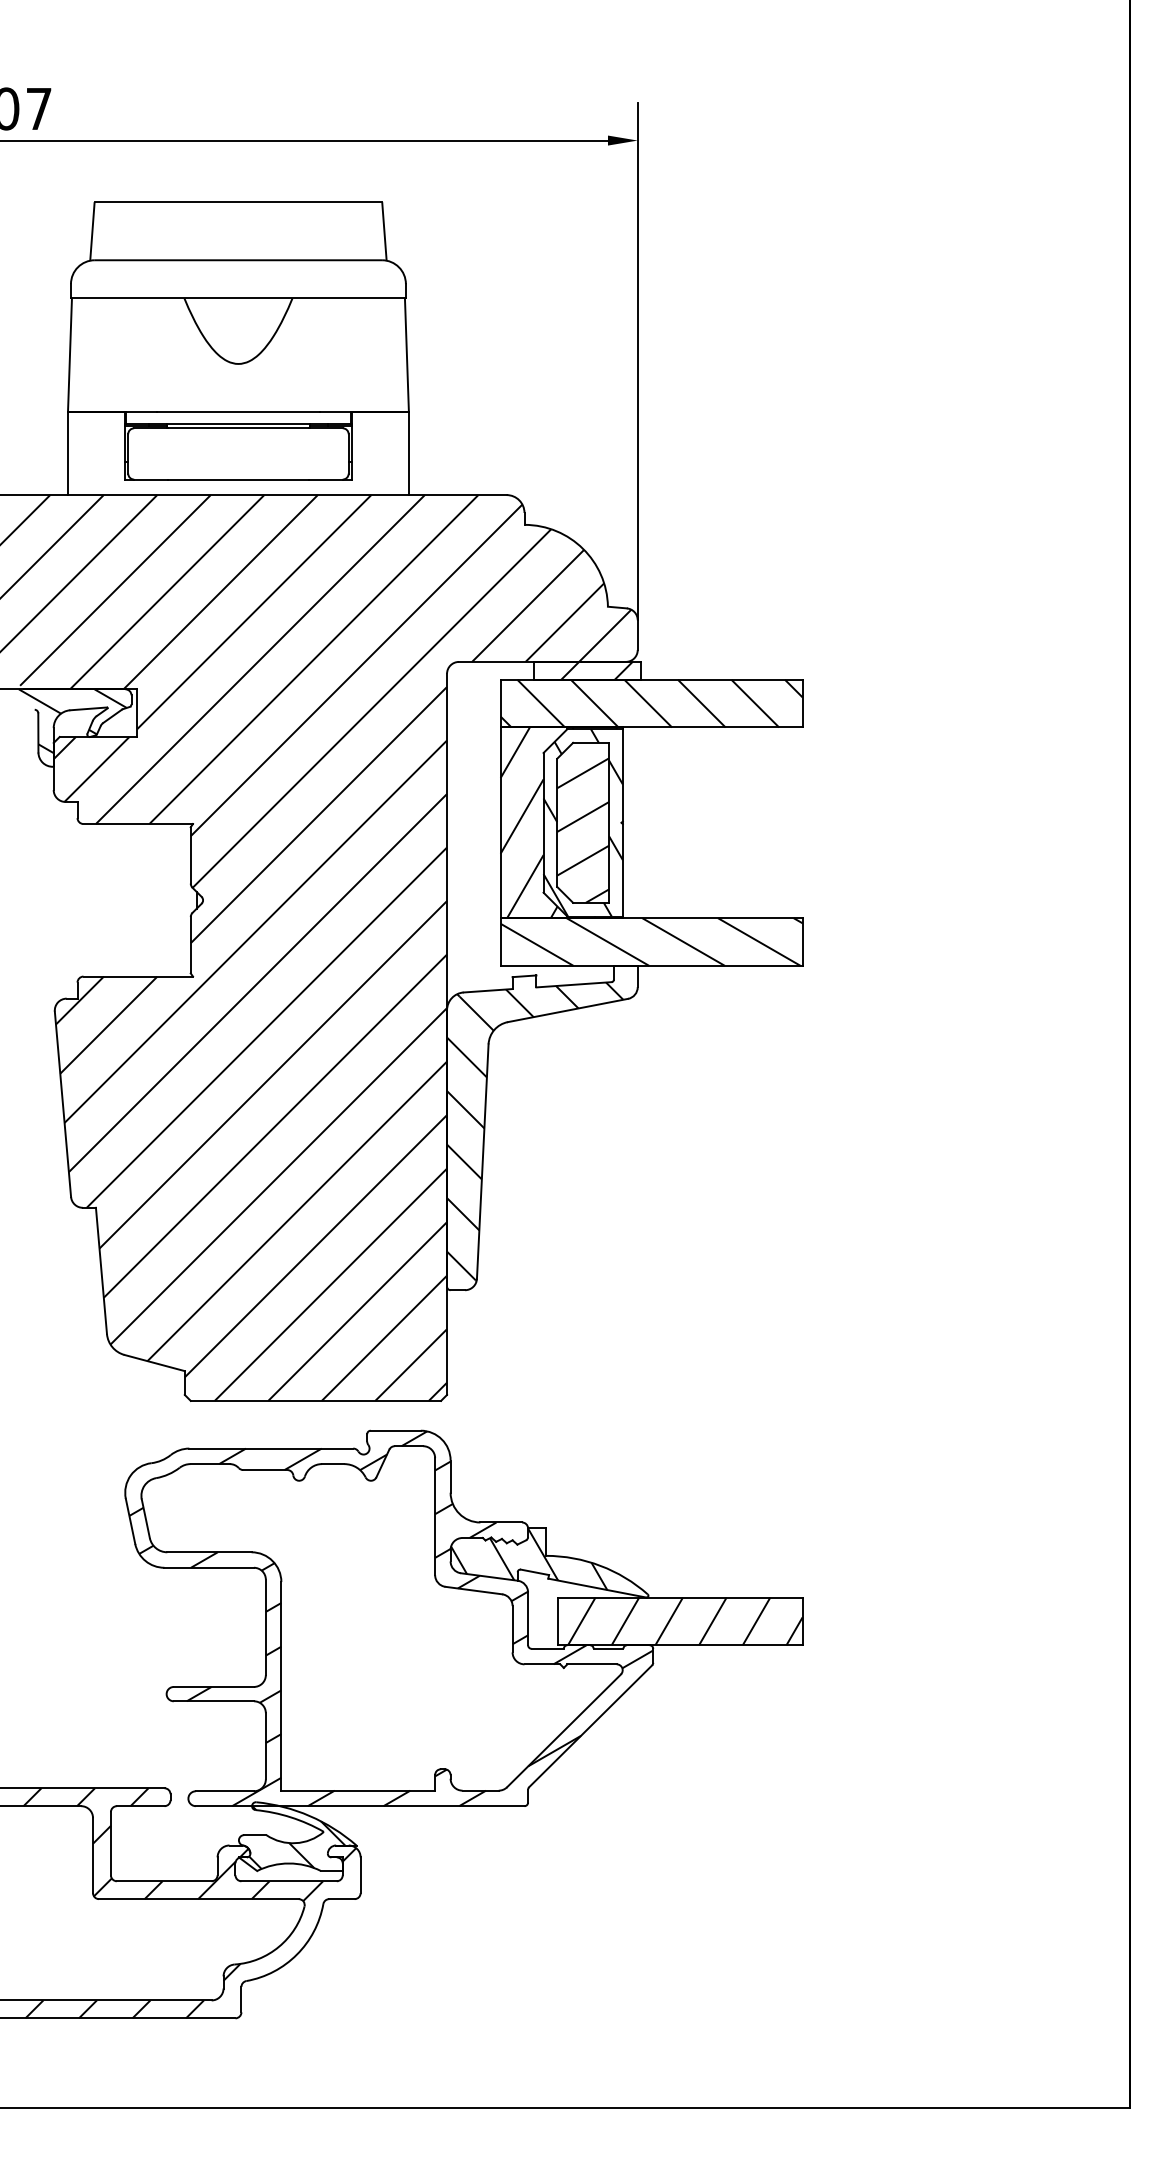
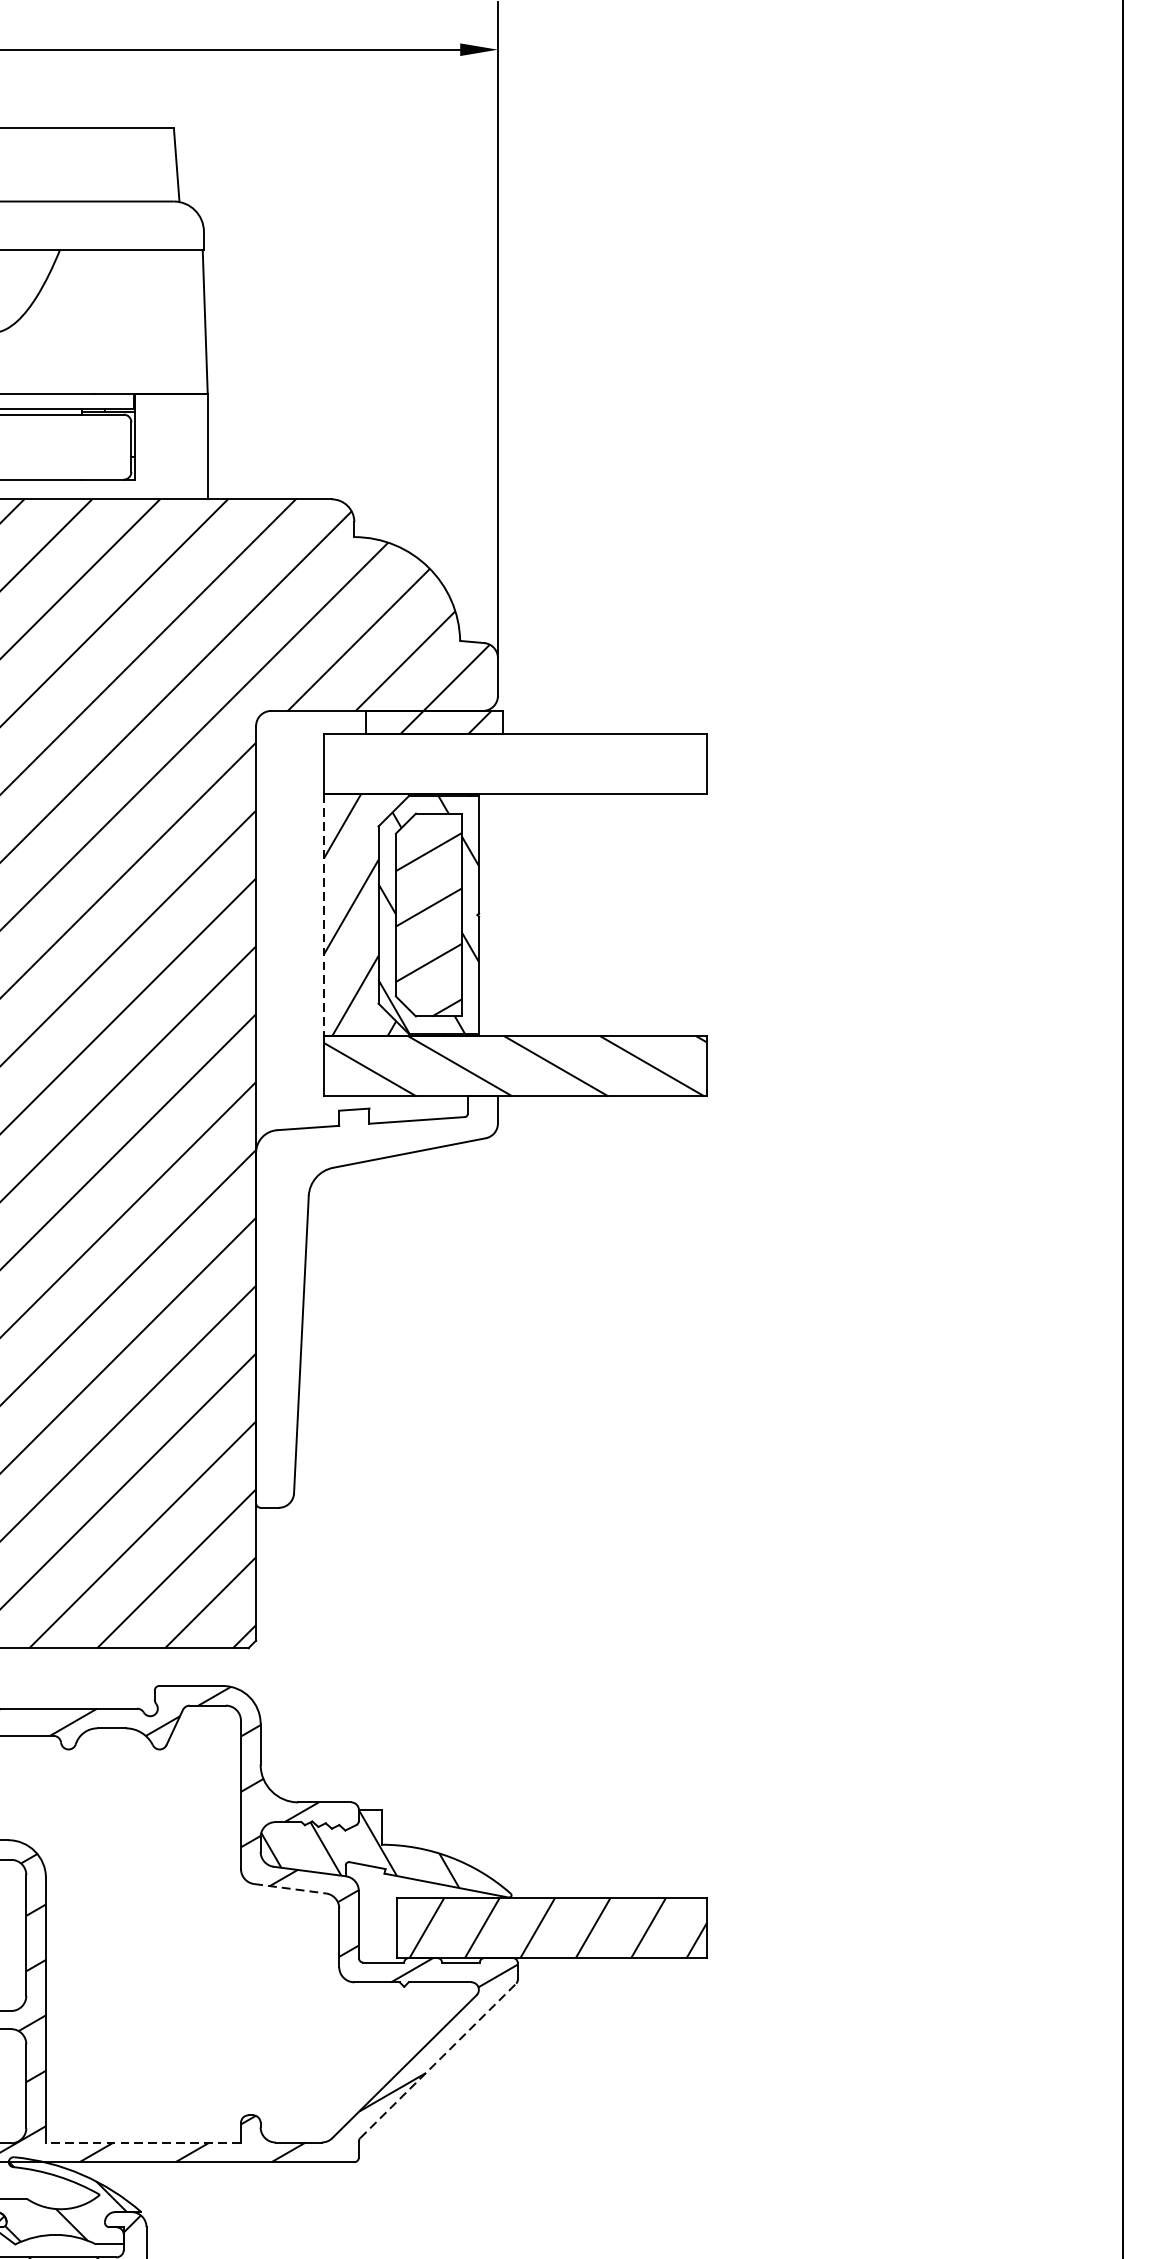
hatch: (651, 703) -> (515, 763), removed
line: (500, 823) -> (323, 915), solid -> dashed
hatch: (535, 1131) -> (368, 1306), removed
line: (473, 1590) -> (289, 1888), solid -> dashed
line: (590, 1726) -> (438, 2061), solid -> dashed
line: (358, 1790) -> (143, 2142), solid -> dashed

